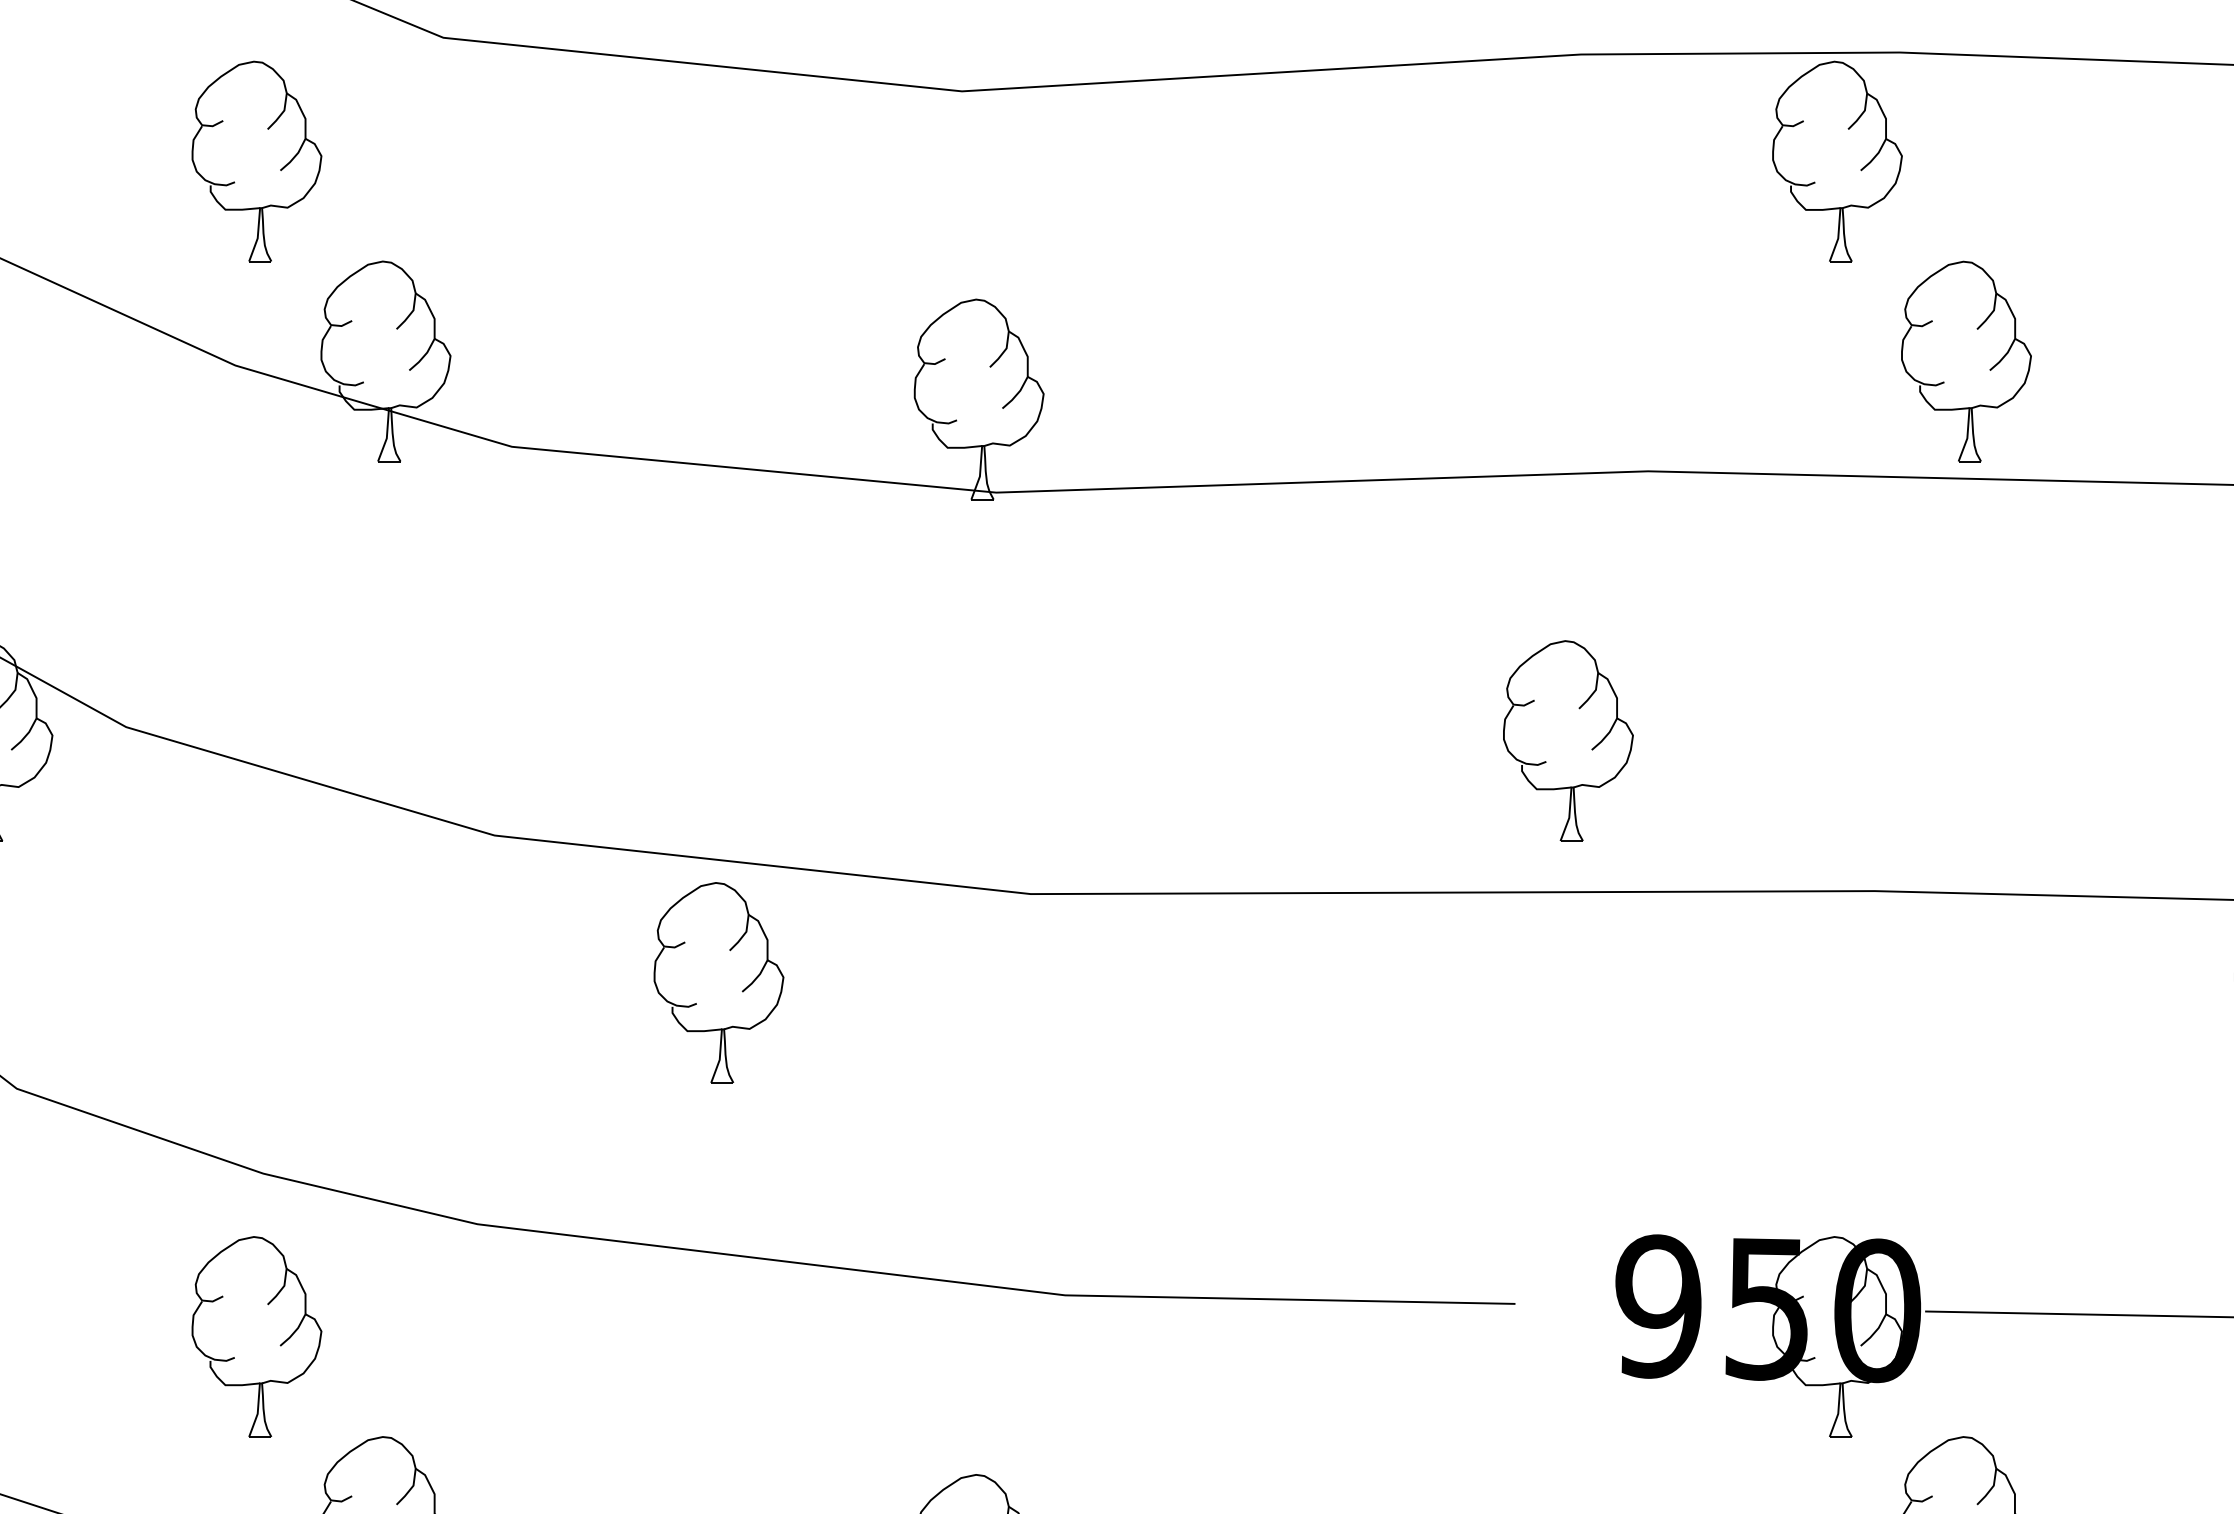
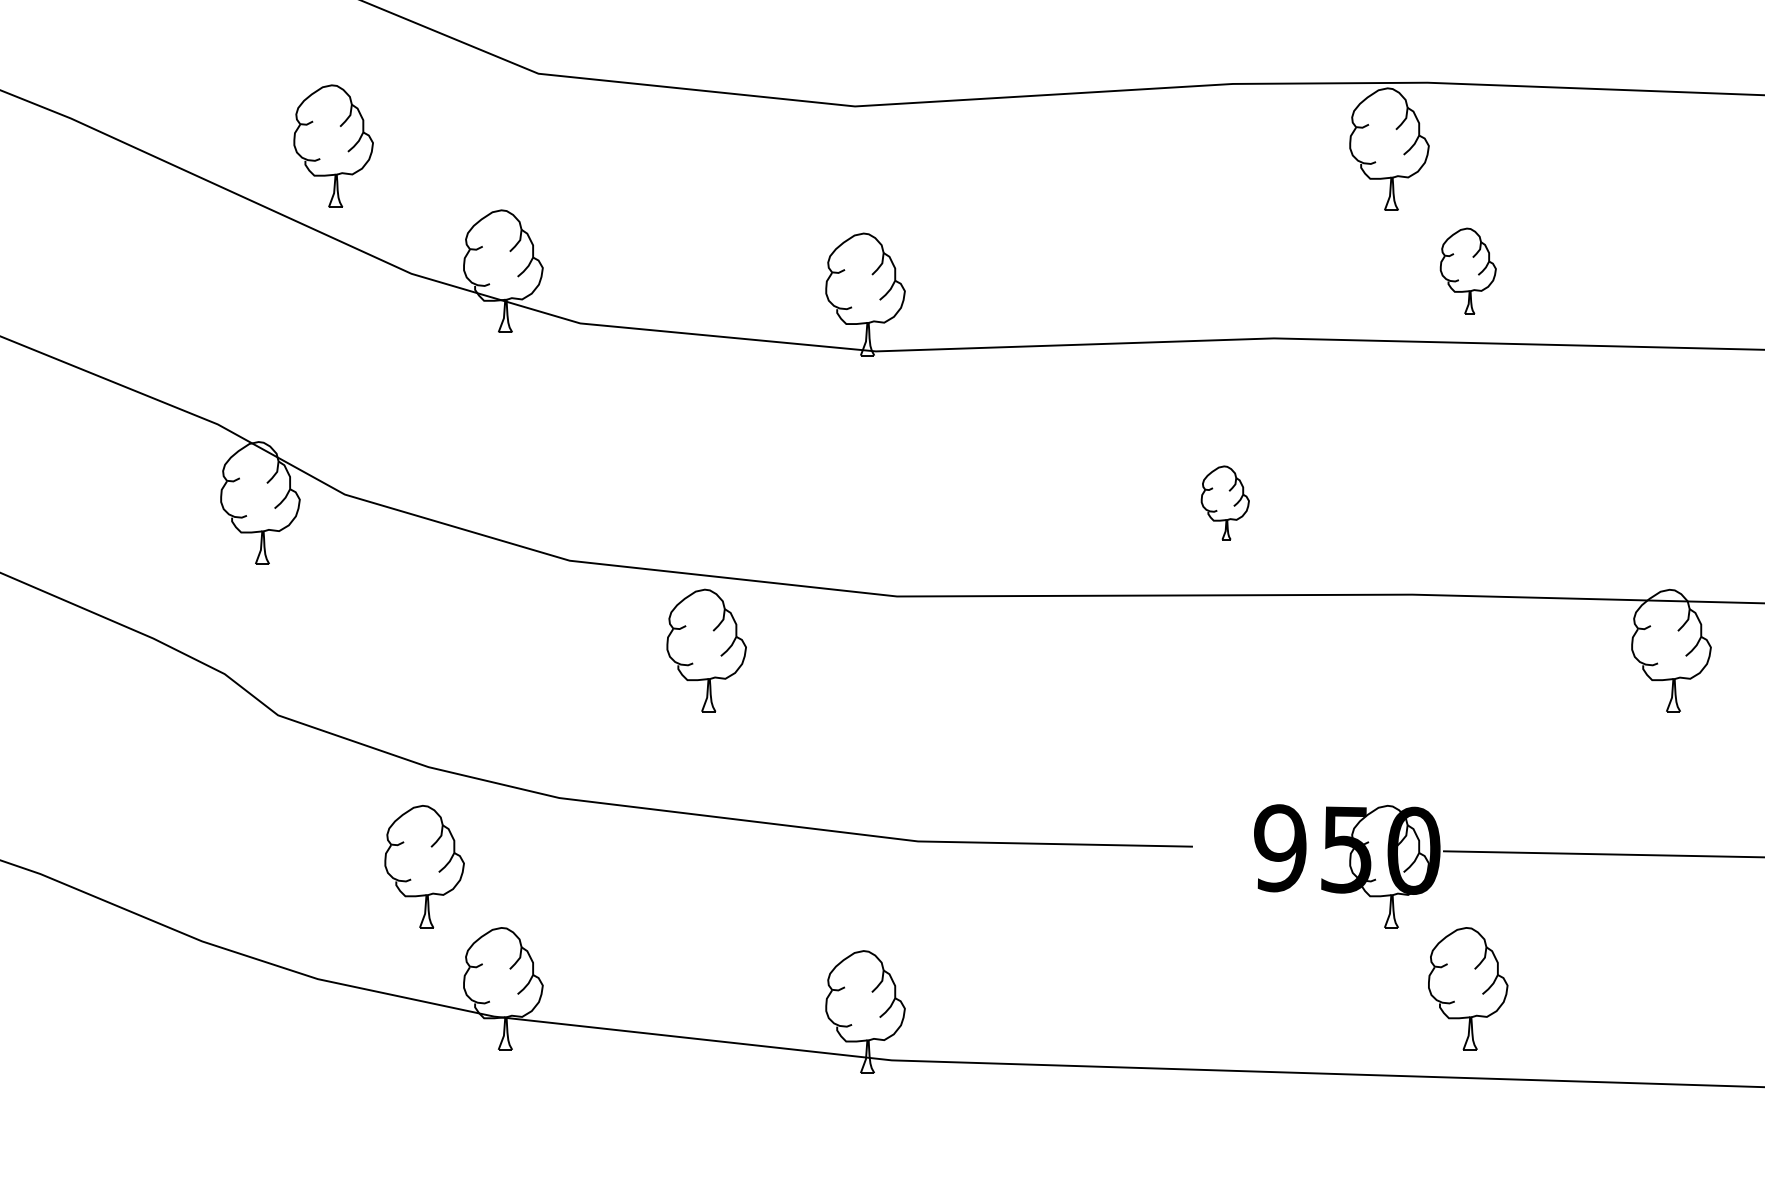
part: (256, 160) -> (333, 145), moved
part: (1966, 360) -> (1468, 270), size x0.7
part: (1568, 740) -> (1225, 502), size x0.6

